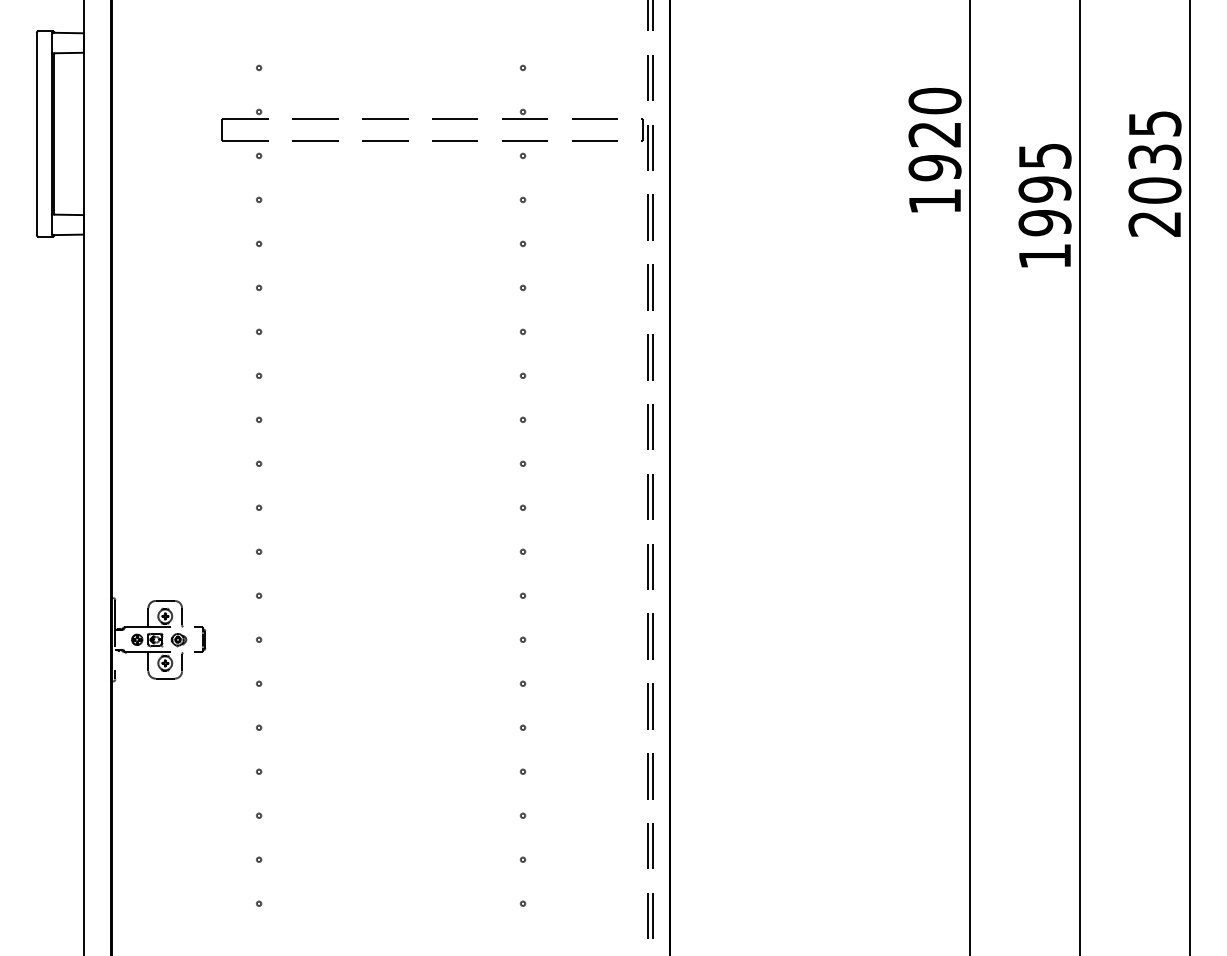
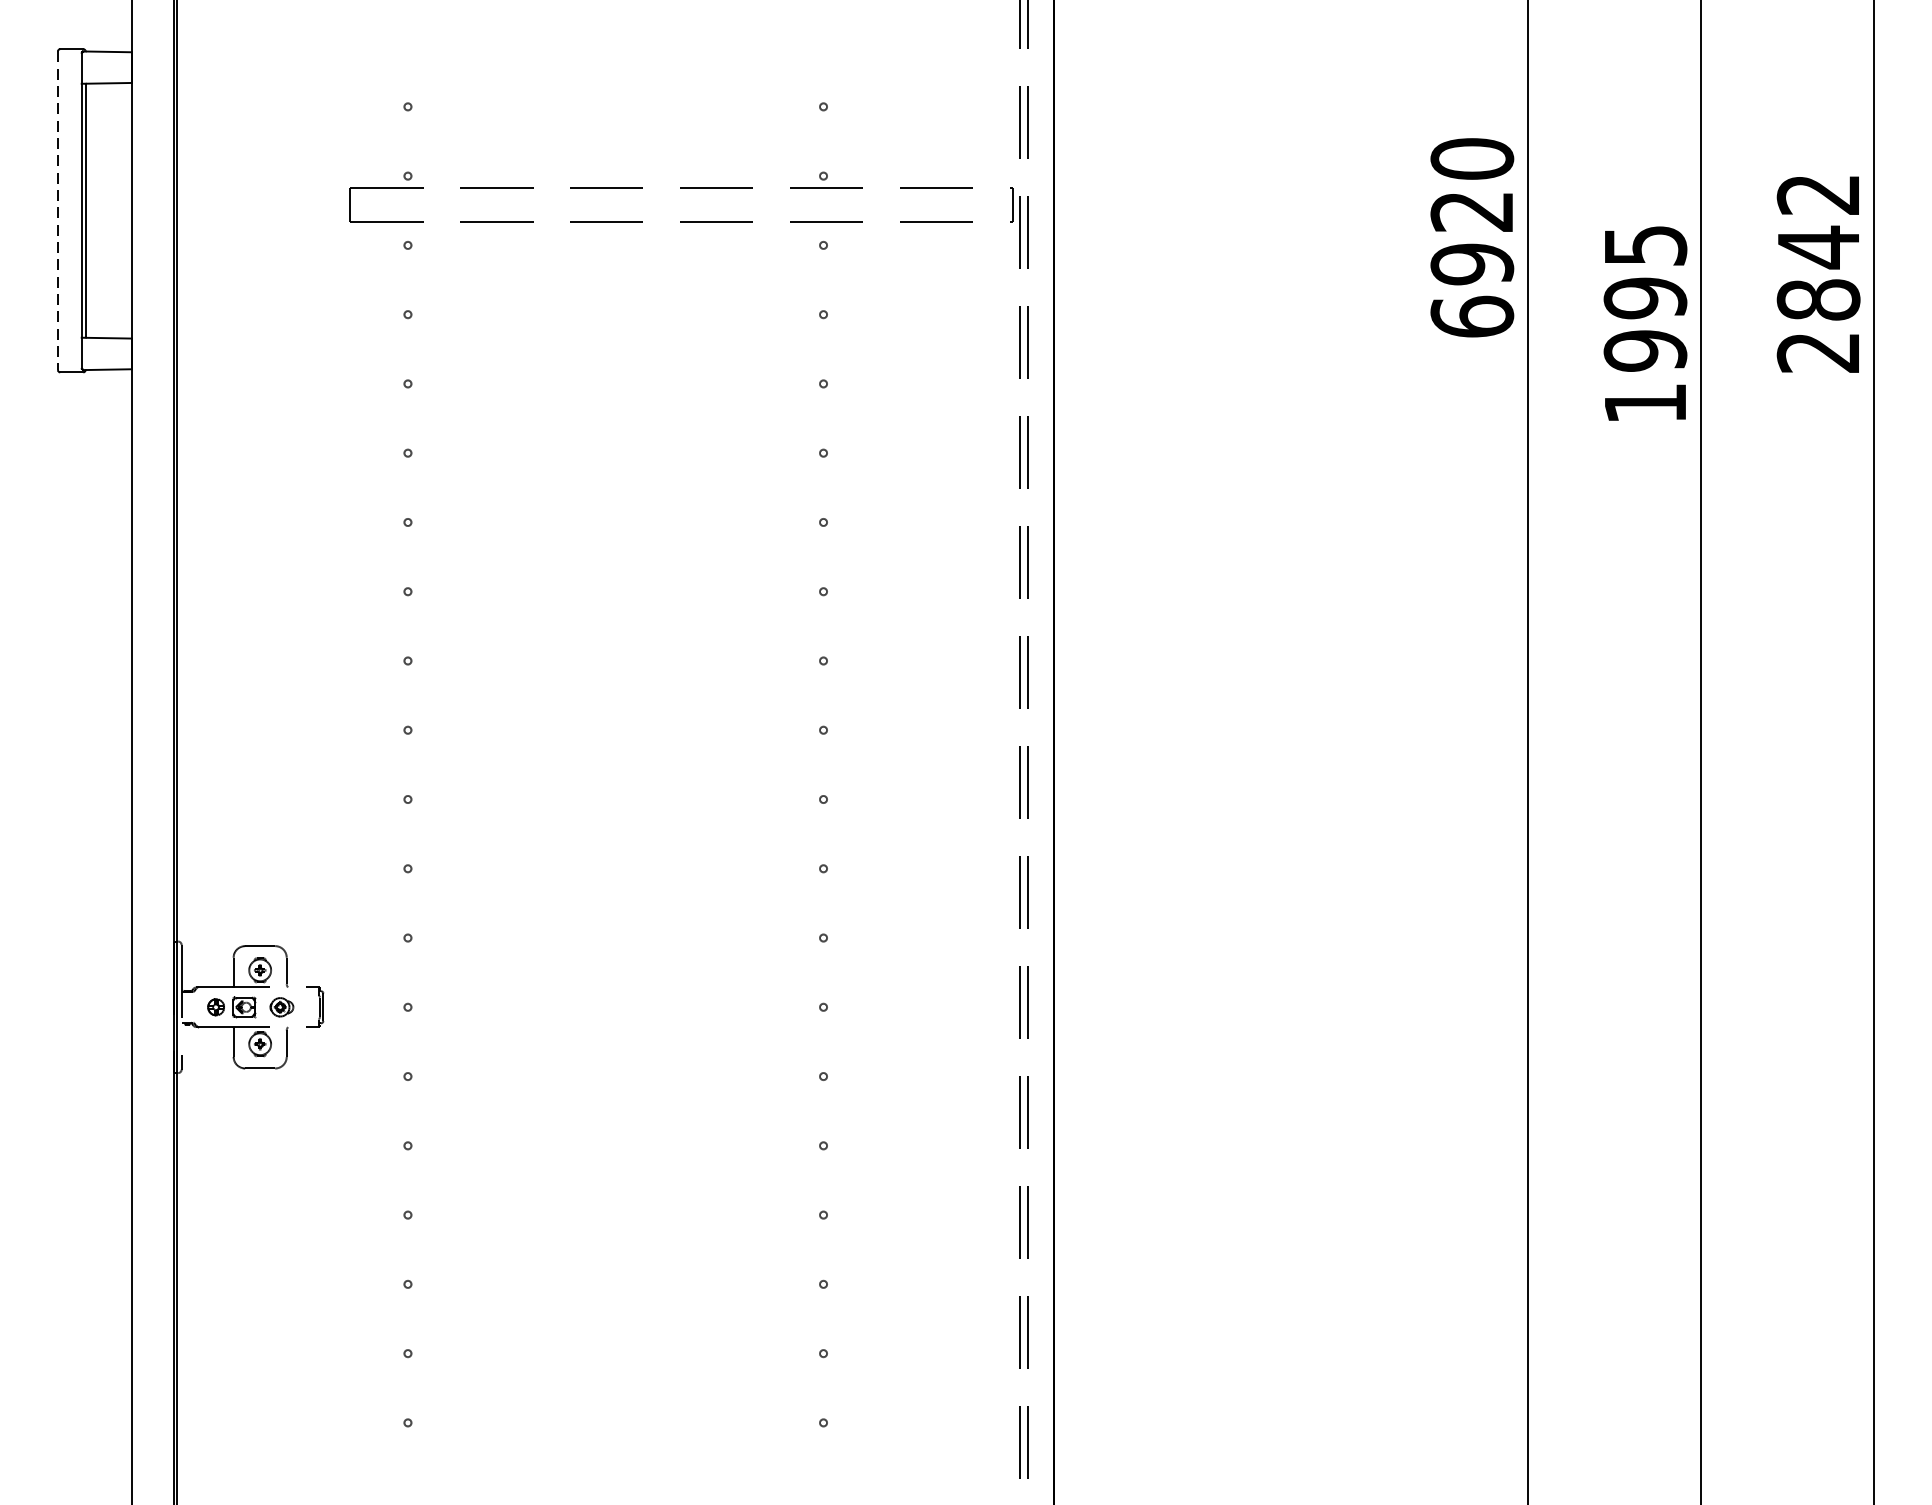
line: (36, 134) -> (57, 211), solid -> dashed
text: (1154, 157) -> (1817, 247), 2035 -> 2842
text: (934, 201) -> (1471, 317), 1920 -> 6920

